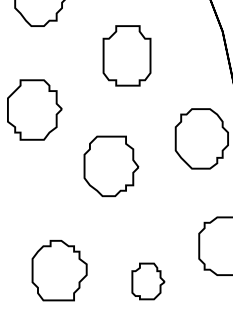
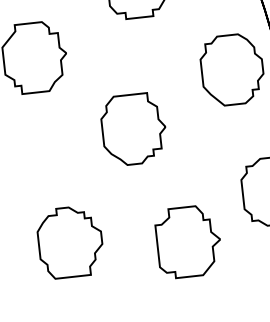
part: (111, 166) -> (134, 129), moved
part: (59, 270) -> (70, 242), moved
part: (148, 281) -> (188, 241), size x1.67

